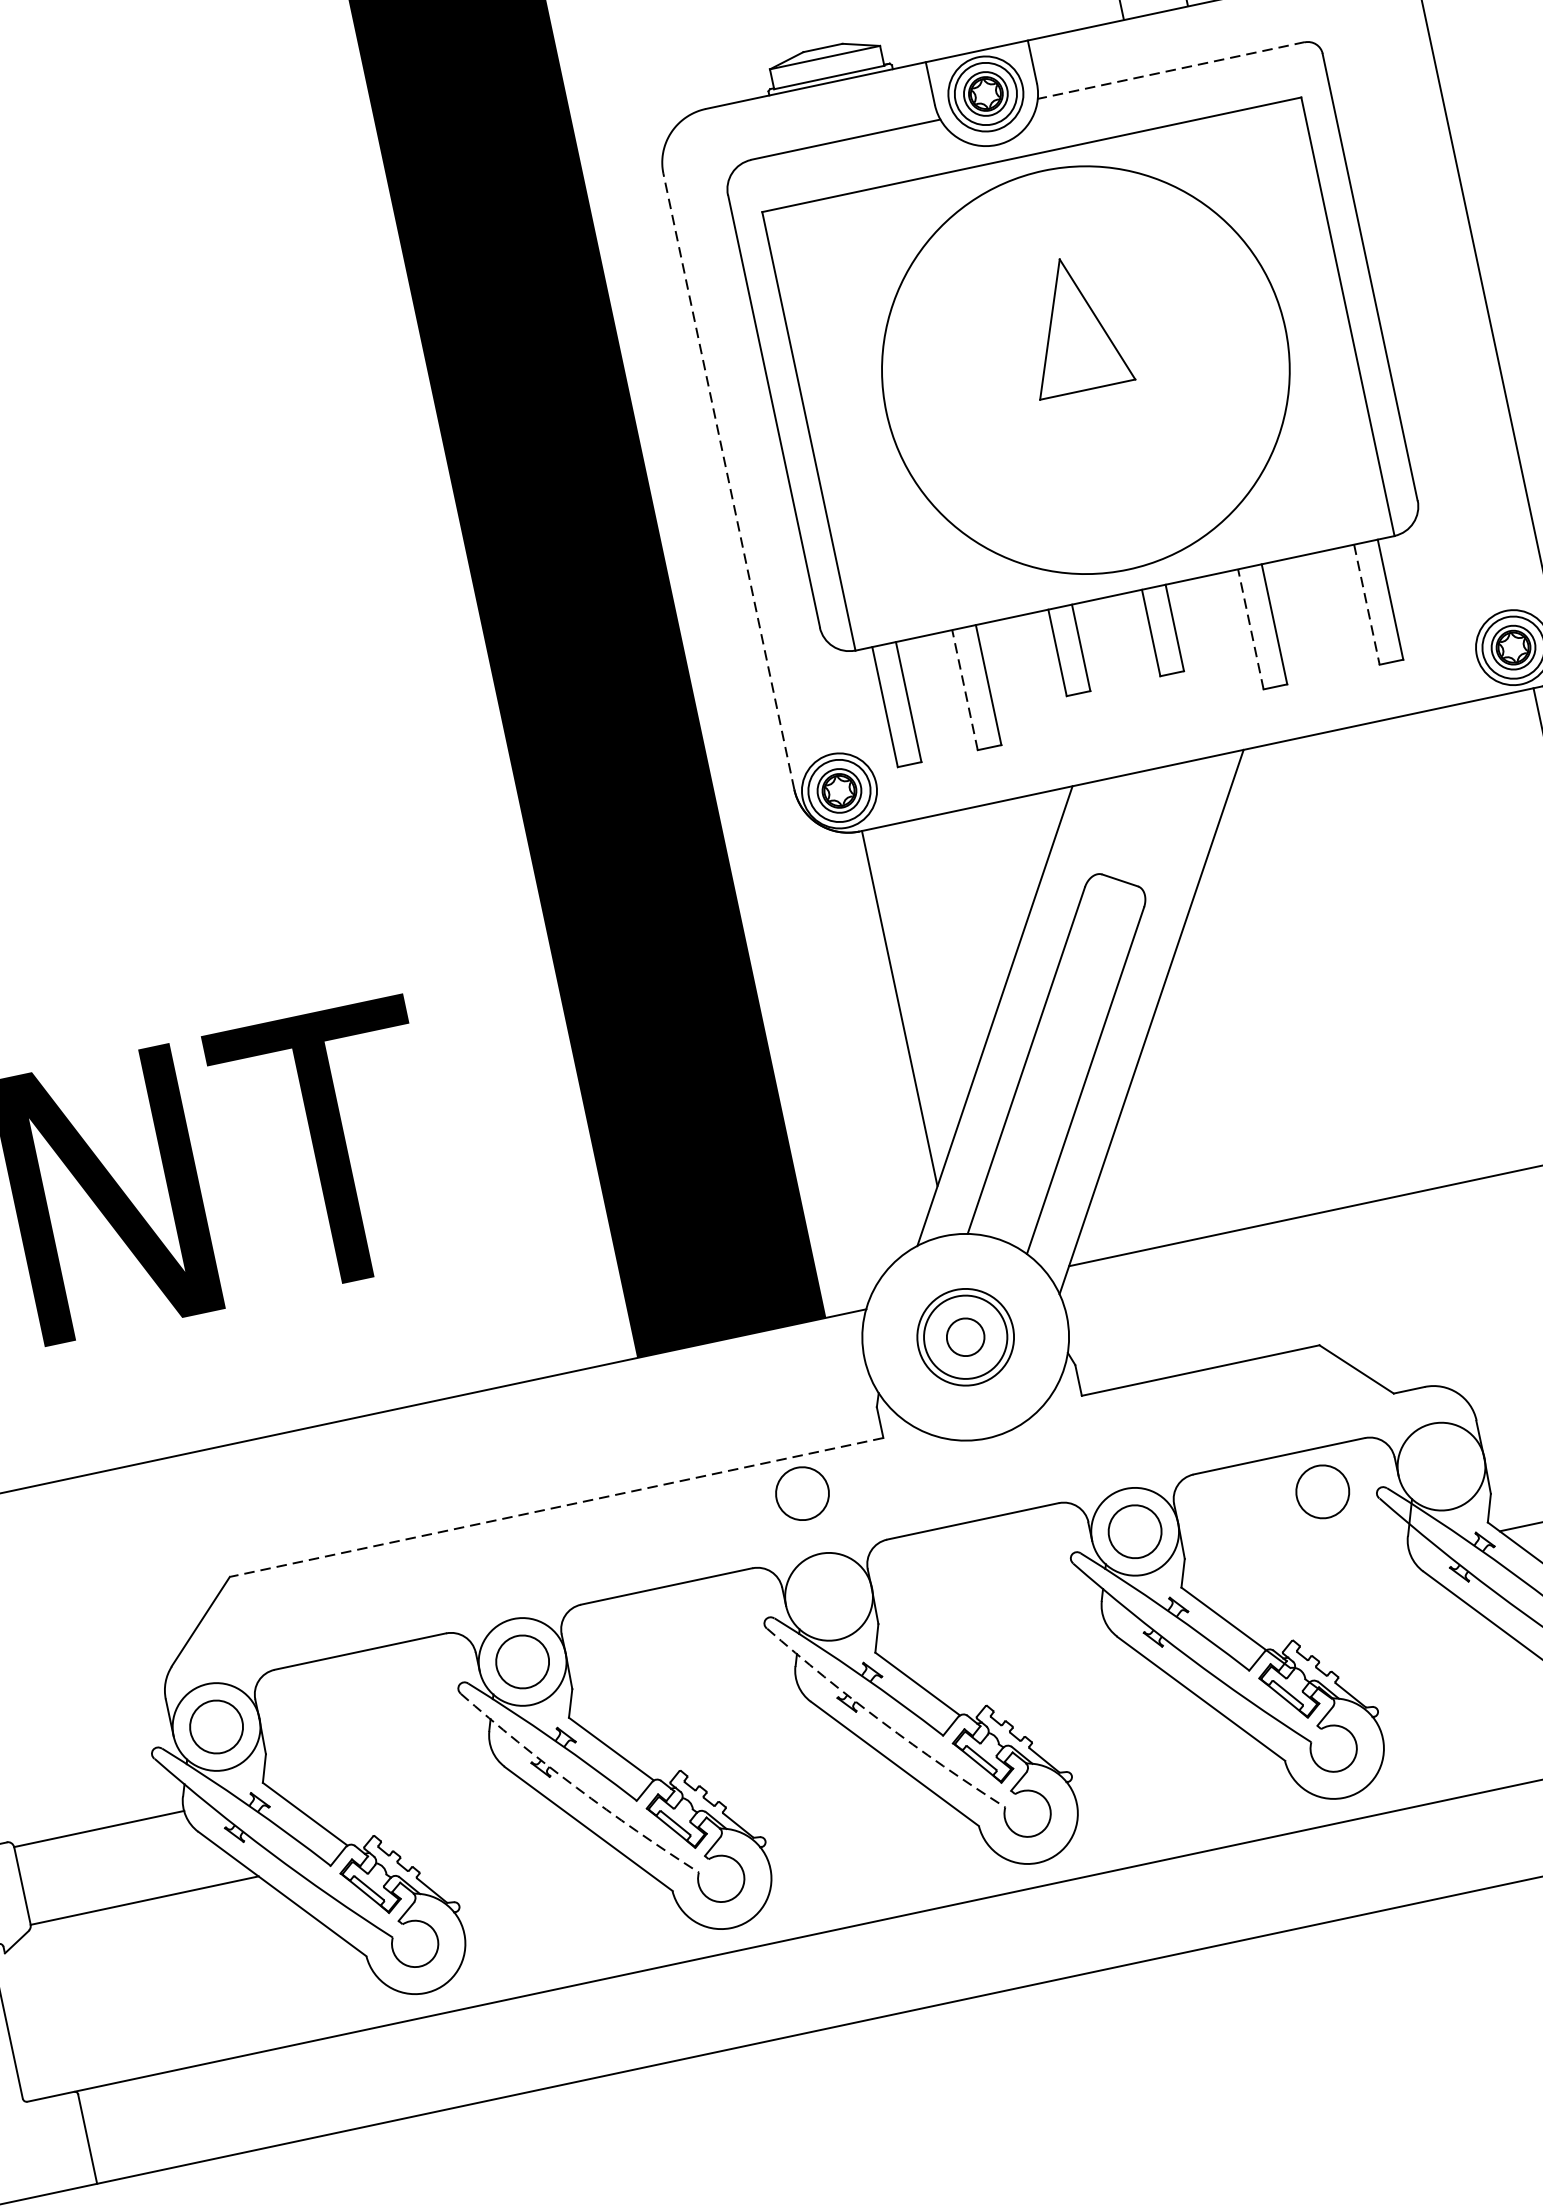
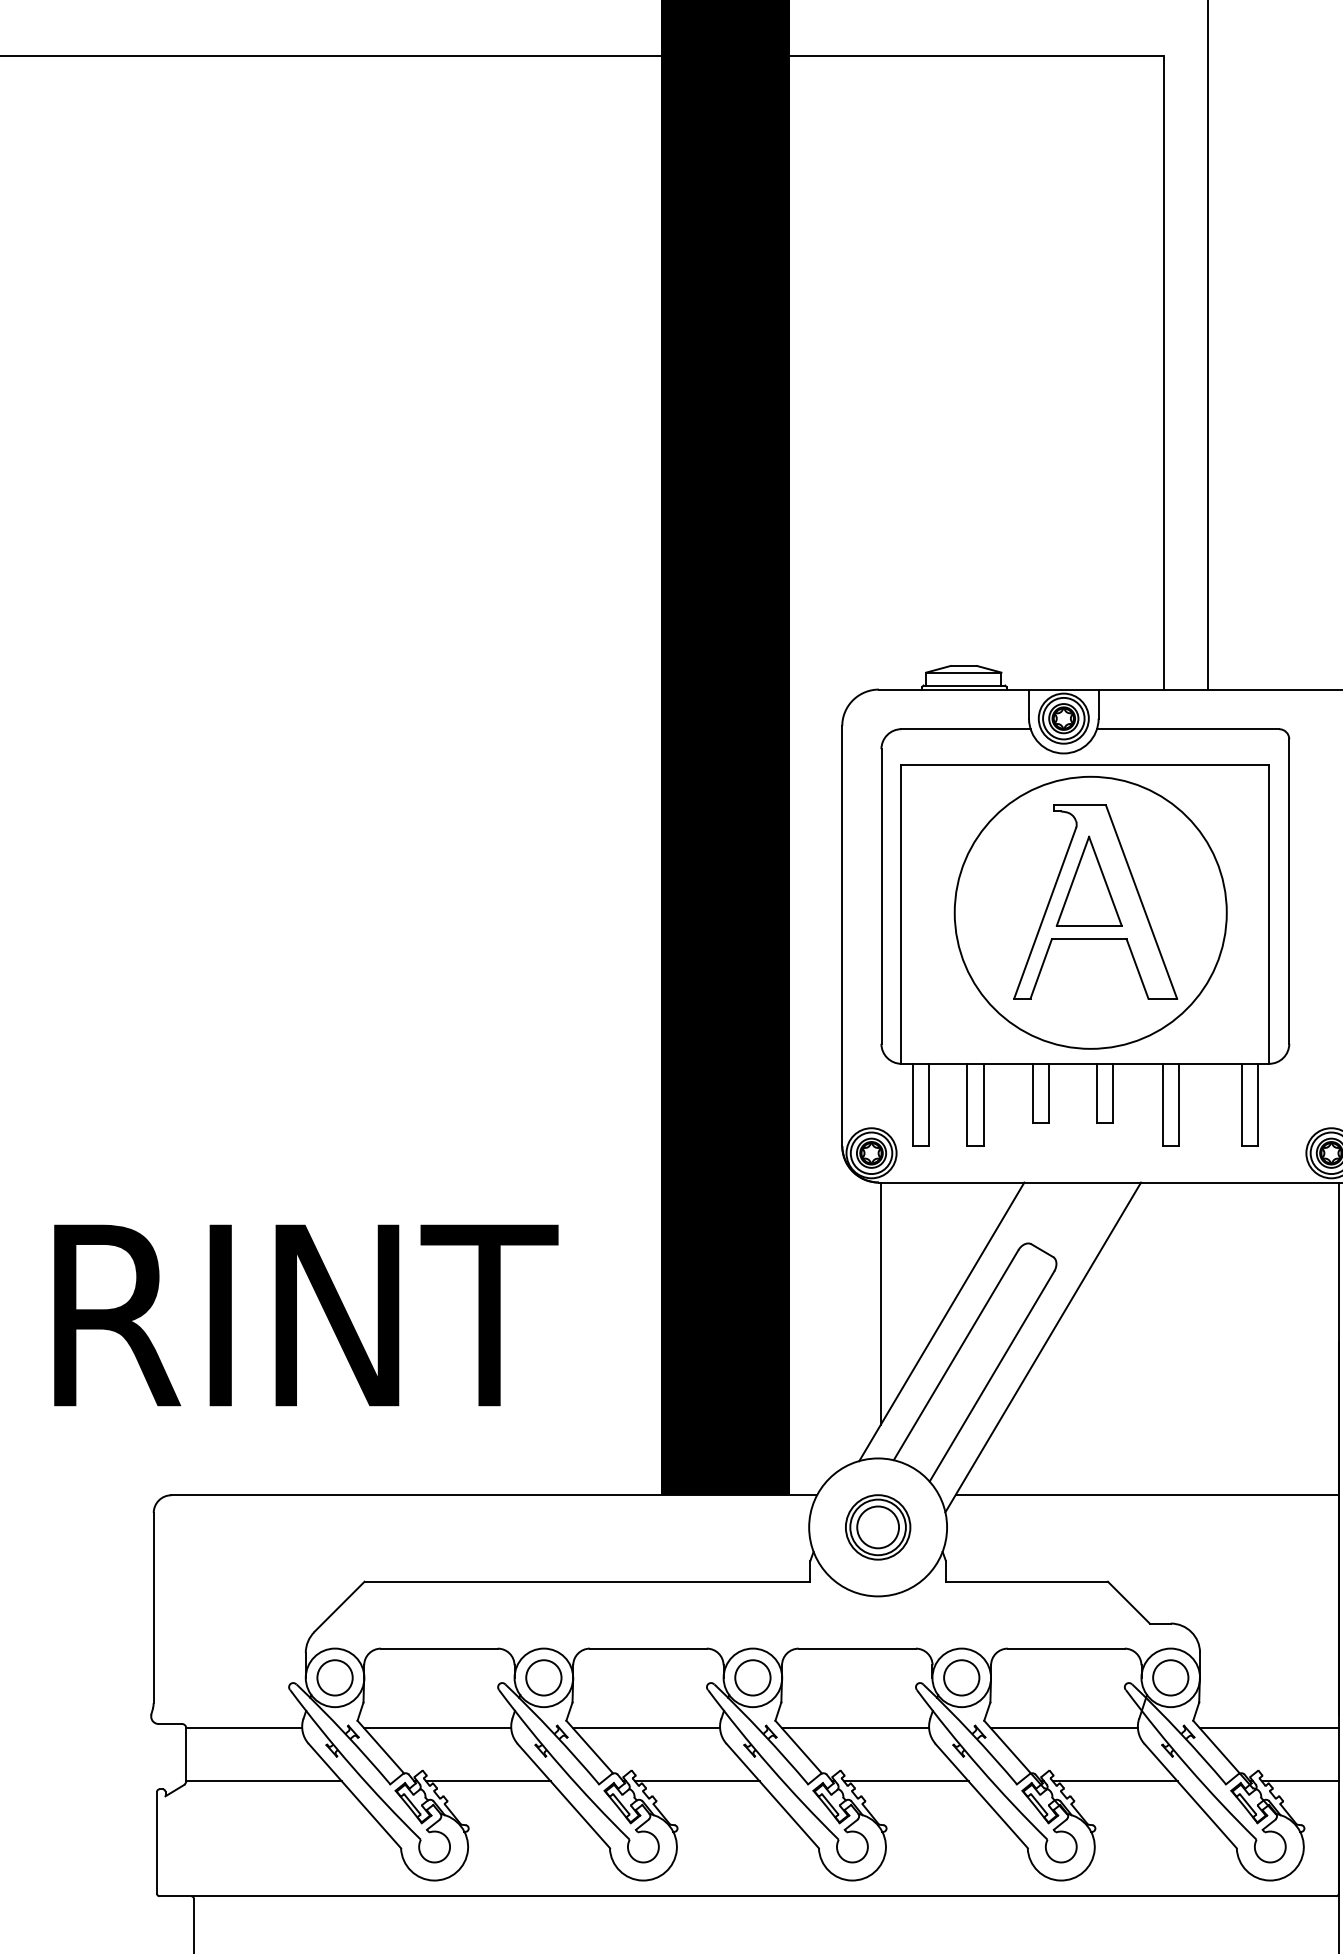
line: (1170, 71) -> (1187, 729), dashed -> solid
part: (1089, 352) -> (1095, 901), added
line: (729, 482) -> (842, 936), dashed -> solid
line: (1366, 604) -> (1241, 1104), dashed -> solid
line: (1250, 628) -> (1162, 1104), dashed -> solid
line: (964, 689) -> (967, 1104), dashed -> solid
circle: (966, 1337) -> (878, 1527), size x1.67
circle: (1322, 1491) -> (1170, 1677), moved
circle: (801, 1493) -> (752, 1677), moved
line: (556, 1507) -> (587, 1581), dashed -> solid
line: (1301, 1573) -> (1064, 1728), added
line: (1391, 1636) -> (1114, 1781), added
line: (995, 1639) -> (855, 1728), added
line: (1084, 1701) -> (905, 1781), added
line: (688, 1704) -> (646, 1728), added
arc: (882, 1722) -> (770, 1767), dashed -> solid
line: (778, 1766) -> (696, 1781), added
line: (382, 1769) -> (437, 1728), added
arc: (576, 1787) -> (561, 1767), dashed -> solid
line: (473, 1831) -> (488, 1781), added

